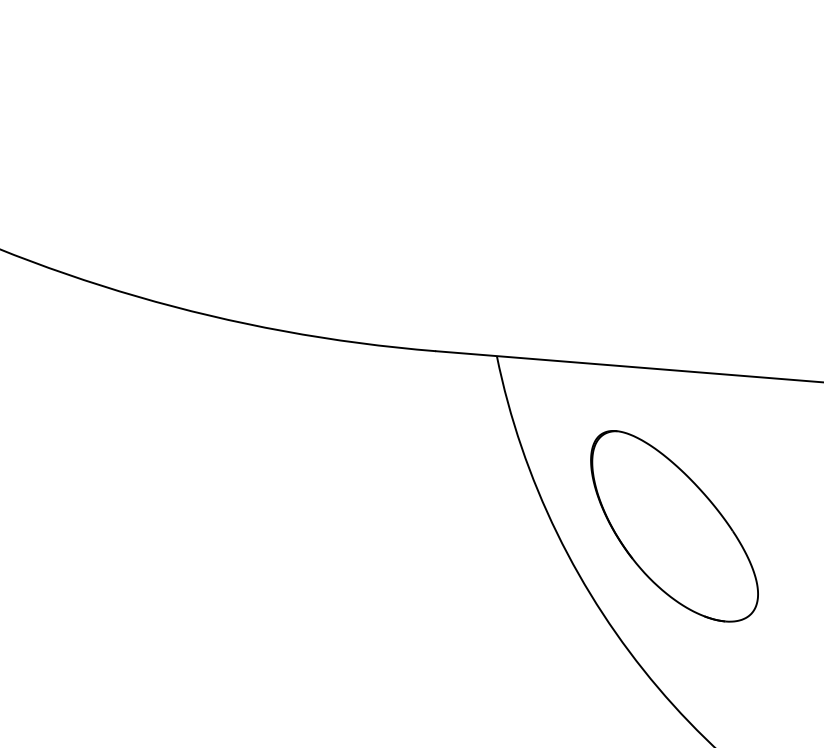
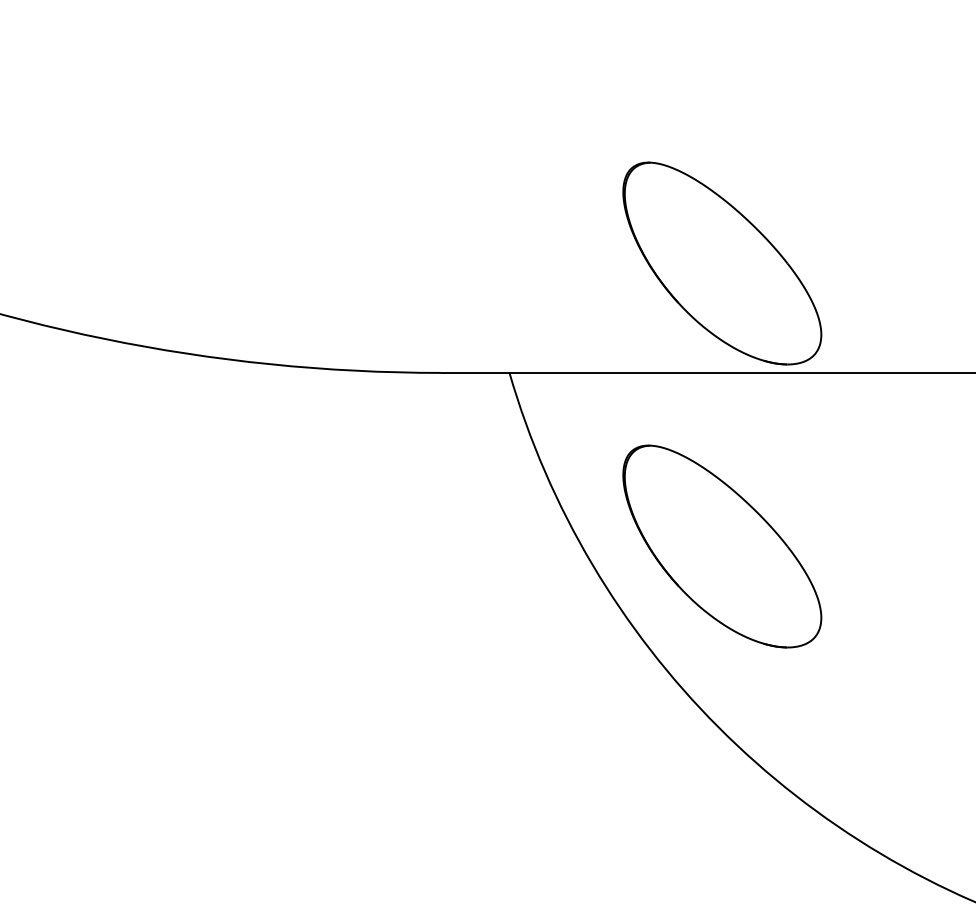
part: (695, 273) -> (722, 263), added

